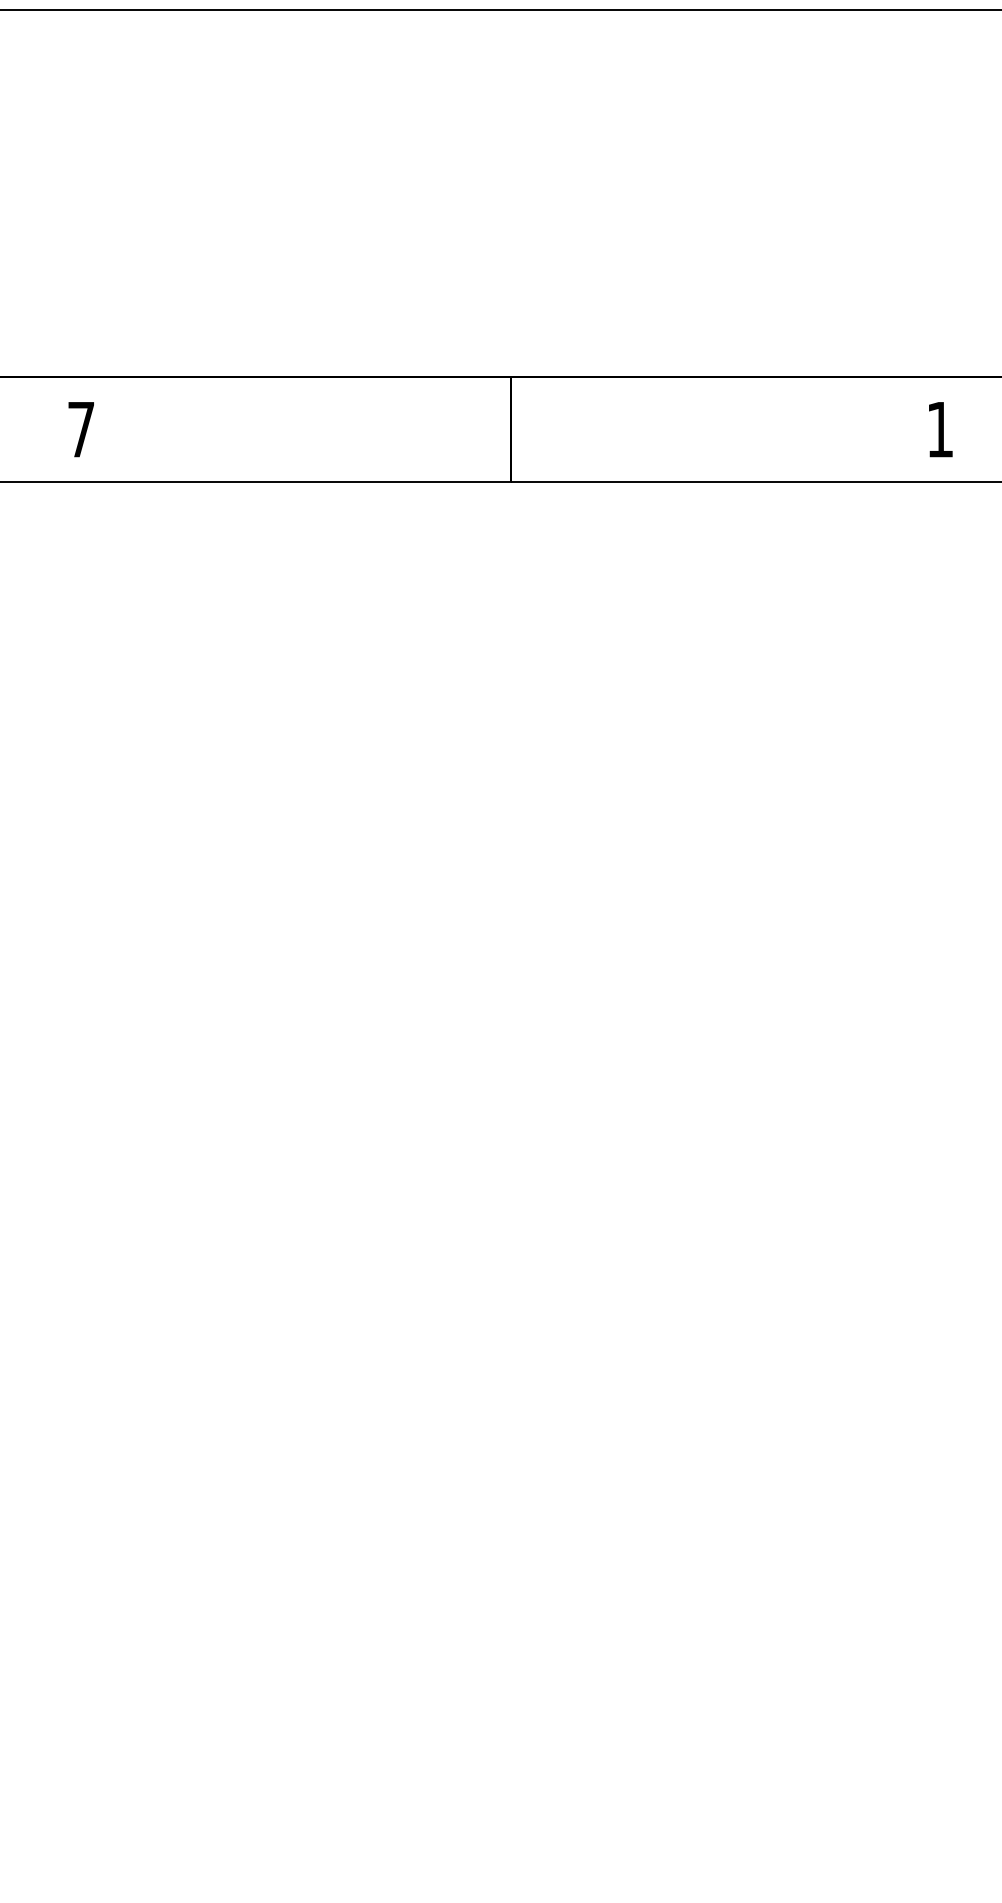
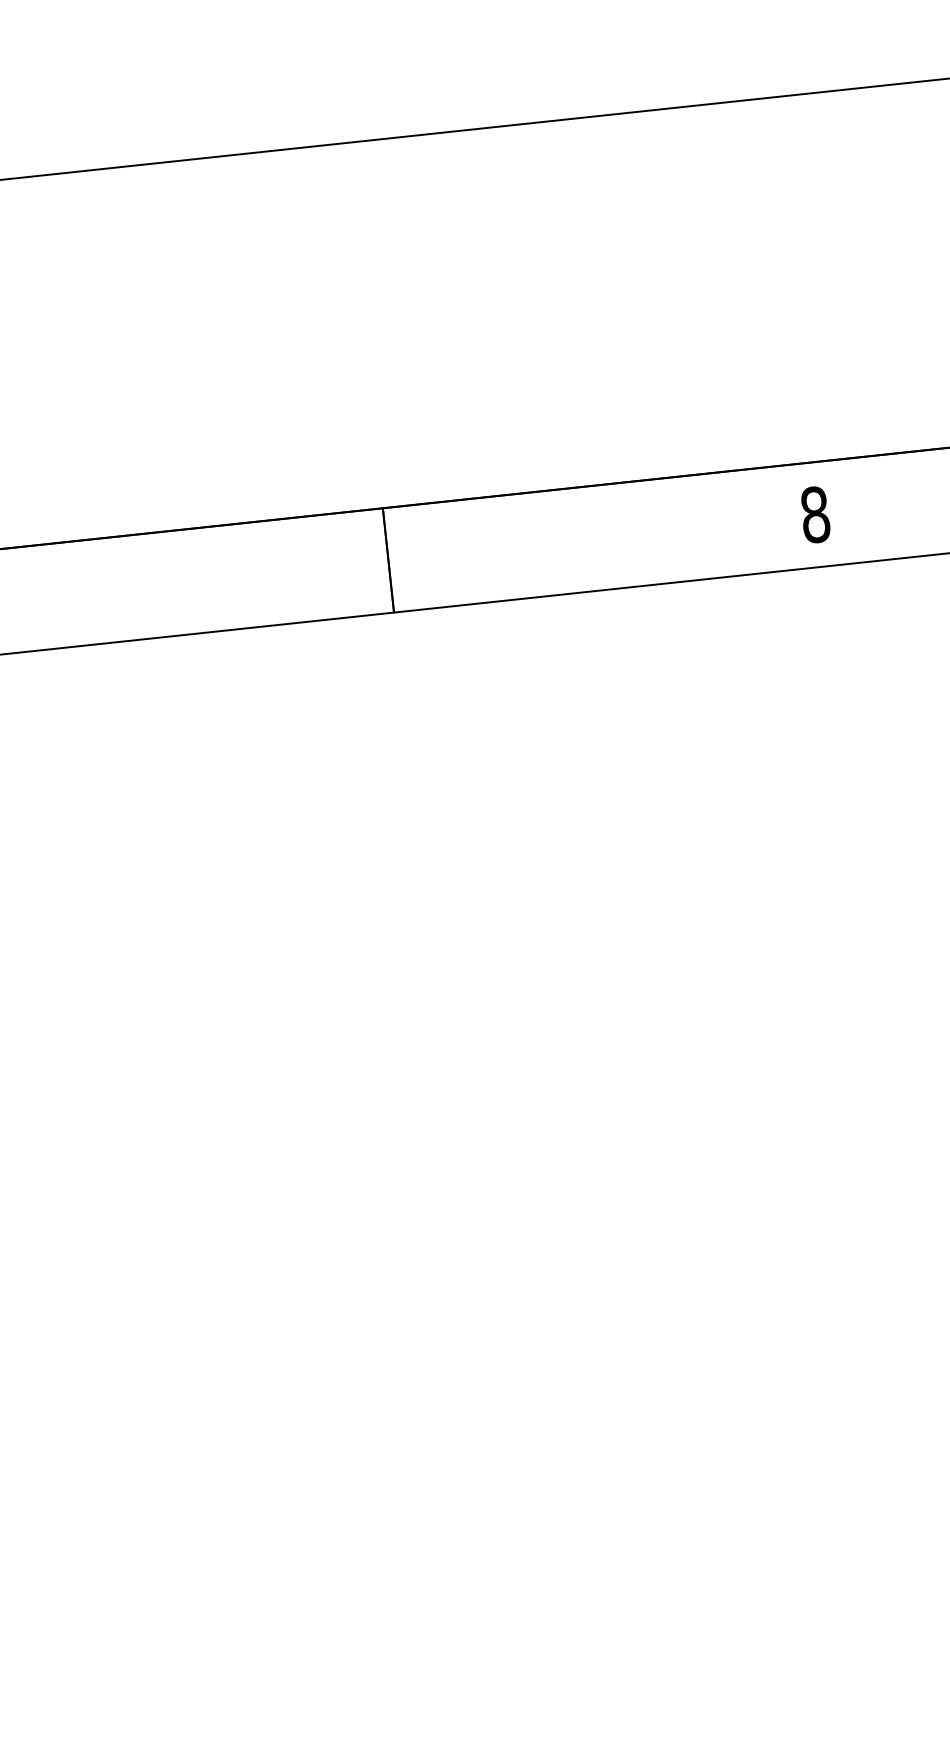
text: (939, 429) -> (814, 514), 1 -> 8

